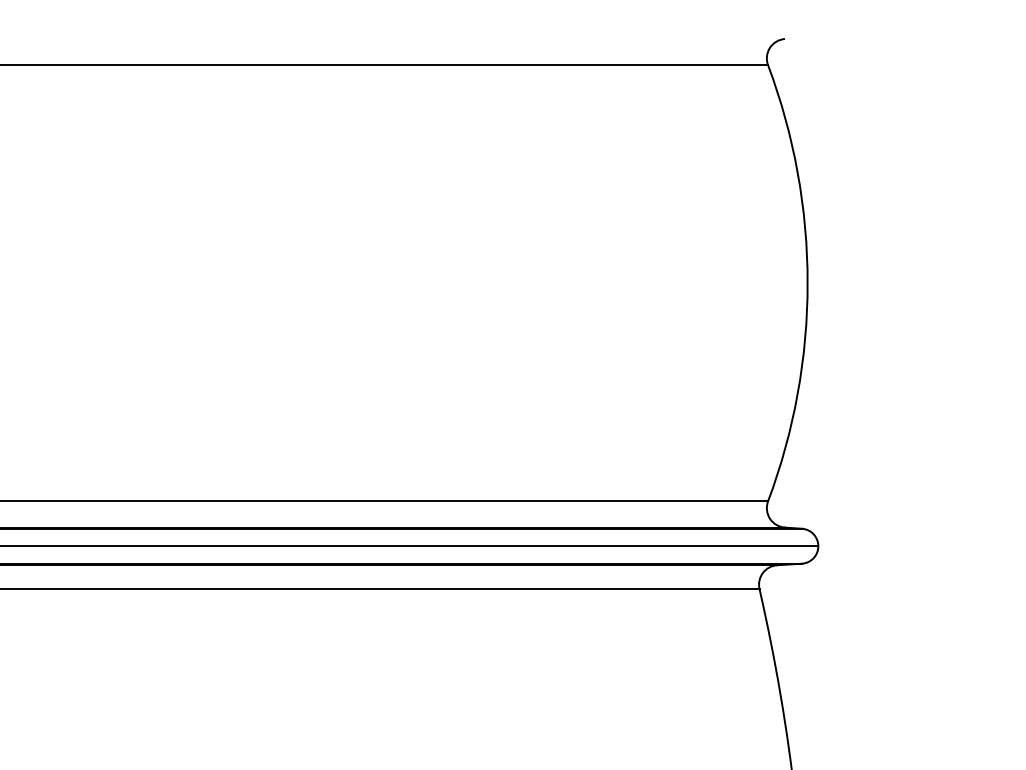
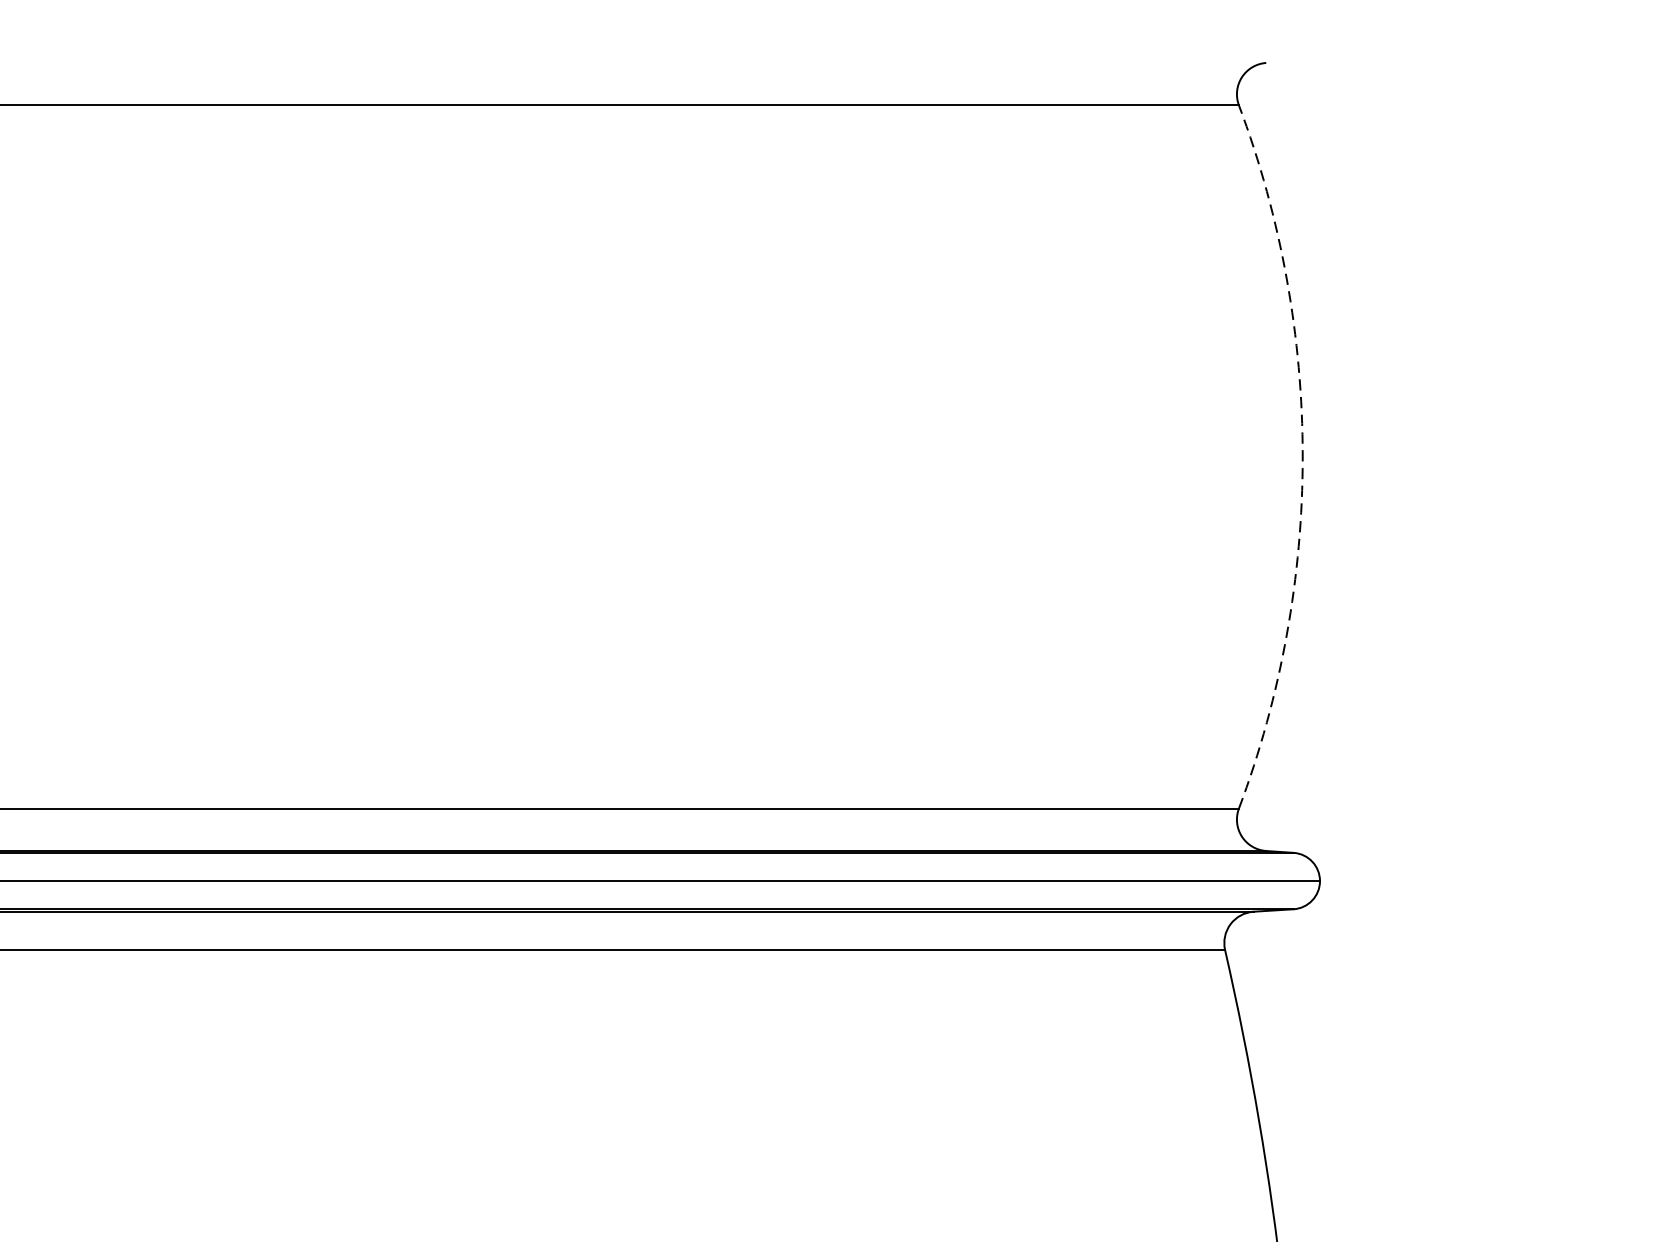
arc: (807, 283) -> (1302, 457), solid -> dashed

